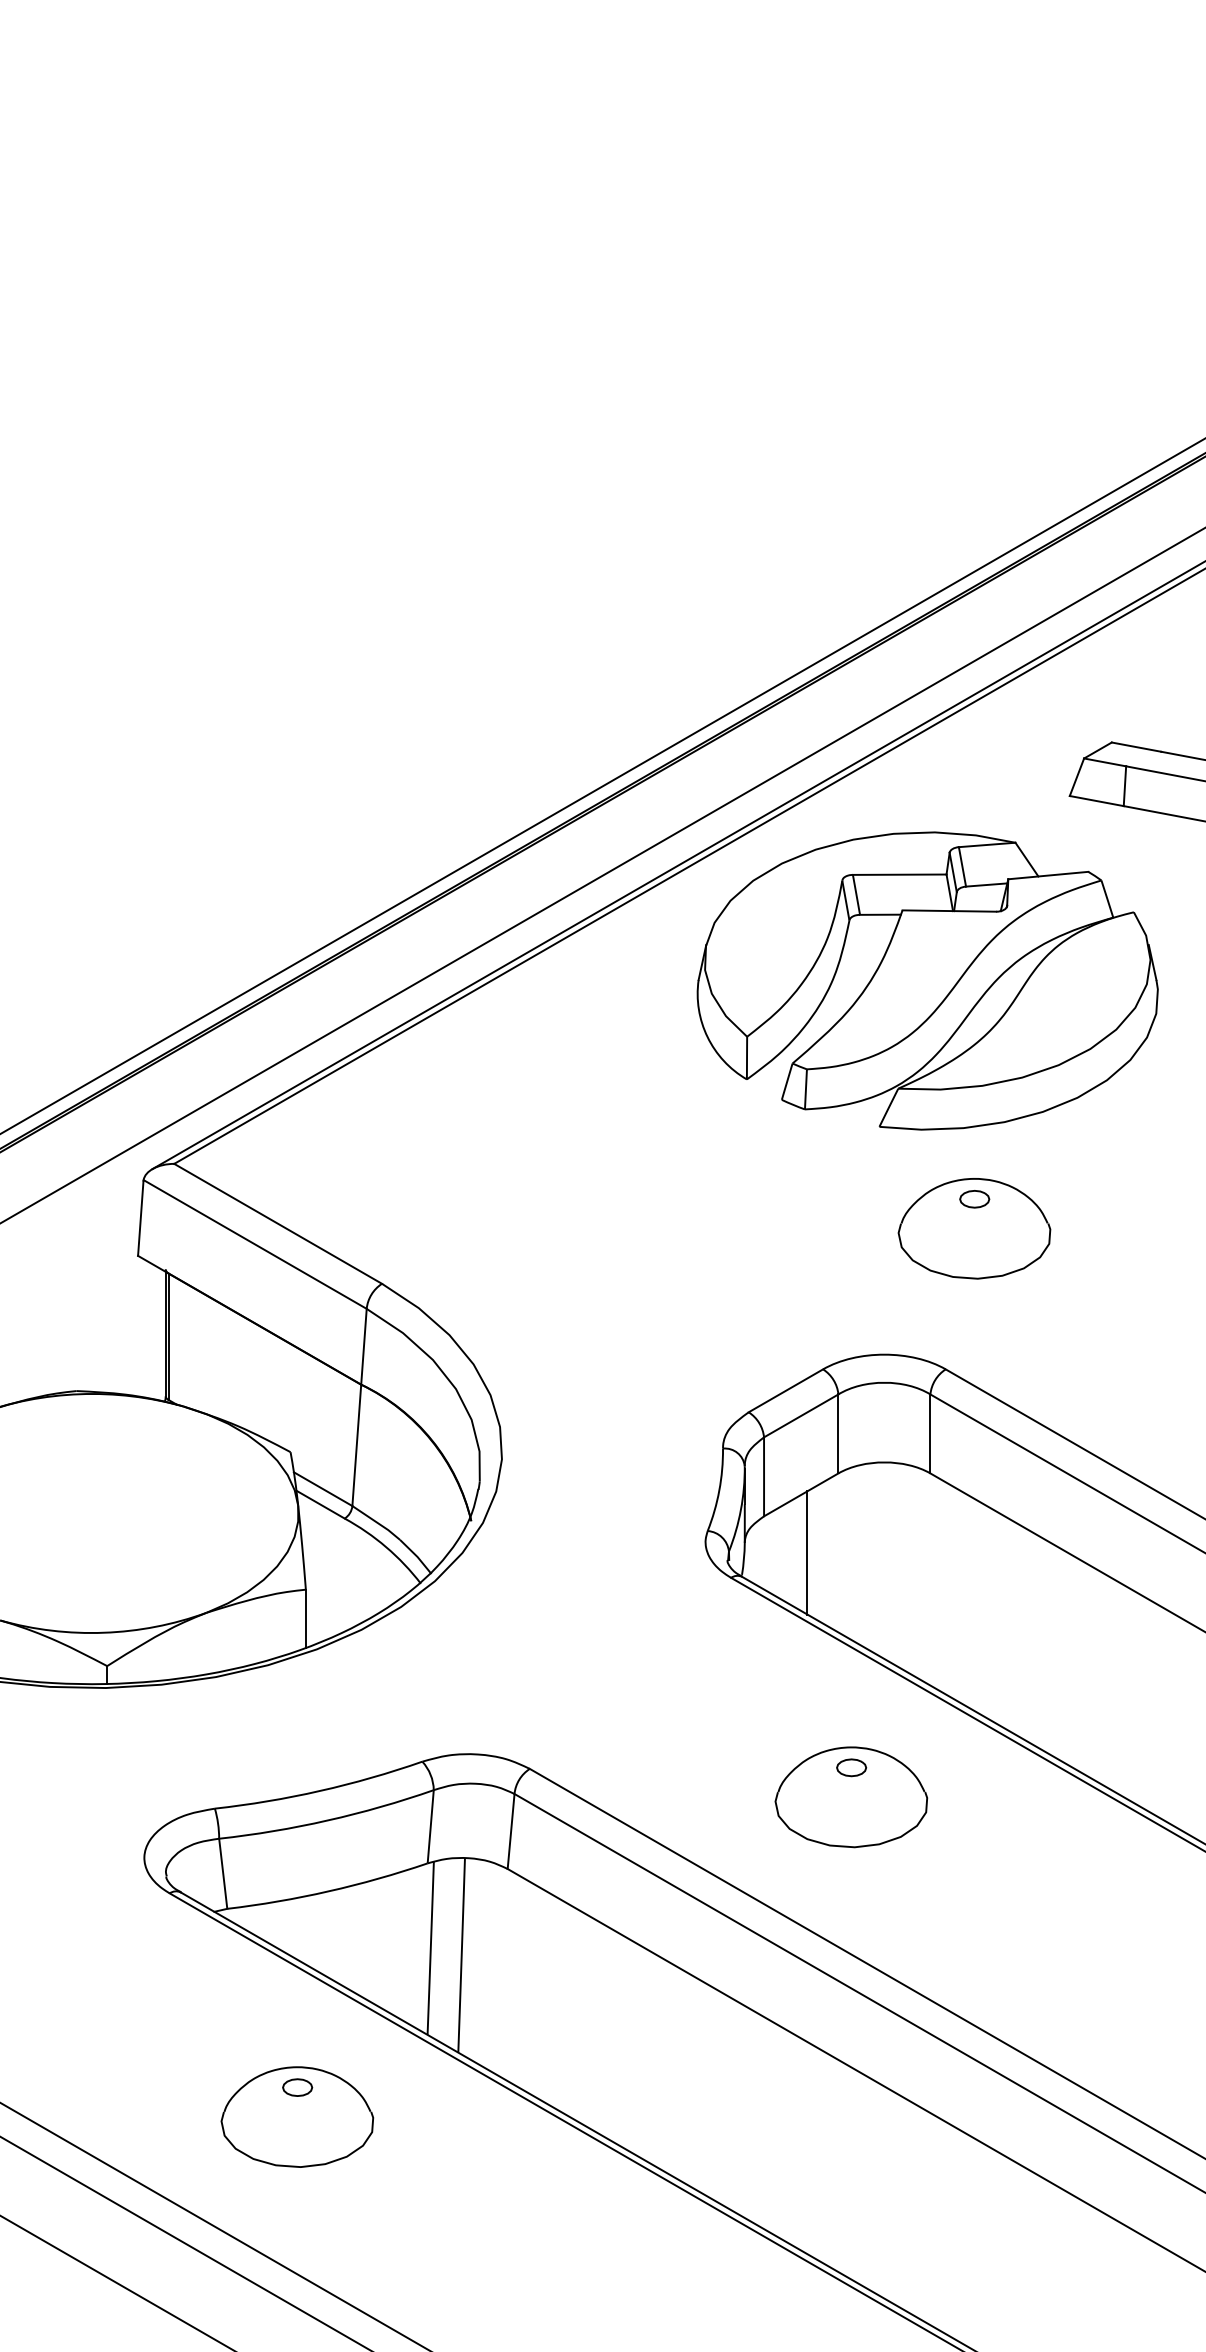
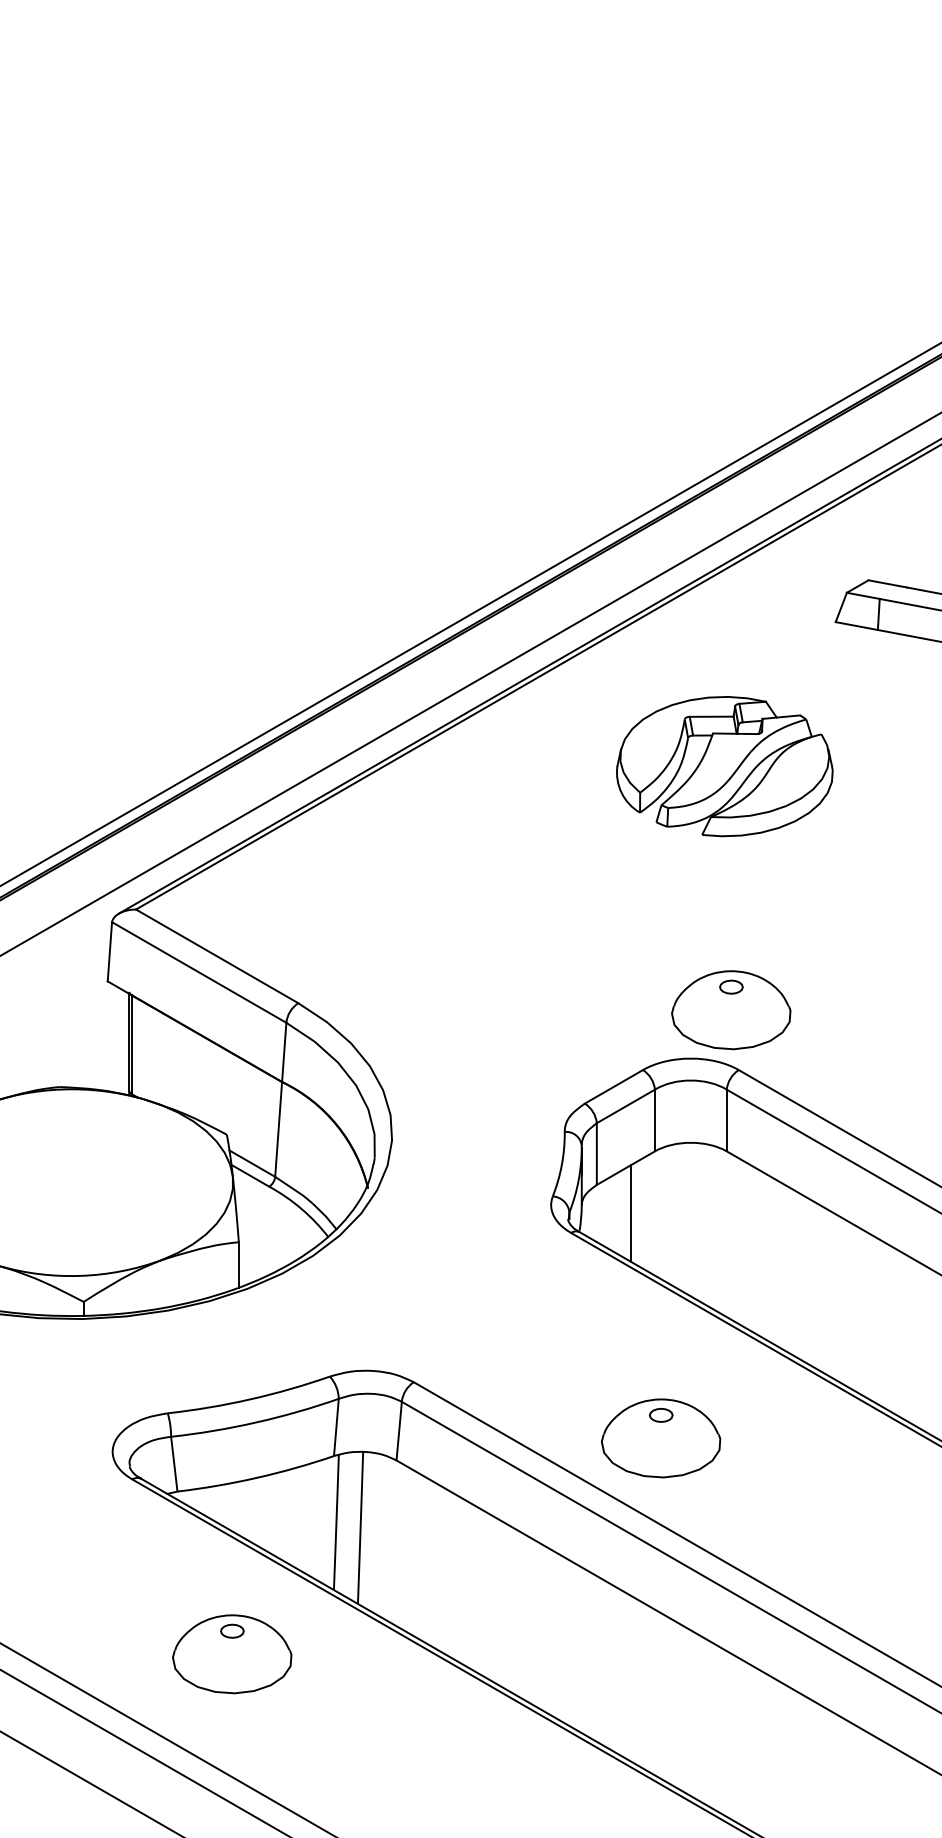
part: (927, 980) -> (724, 766), size x0.6
part: (974, 1229) -> (731, 1010), moved
part: (851, 1797) -> (661, 1438), moved

